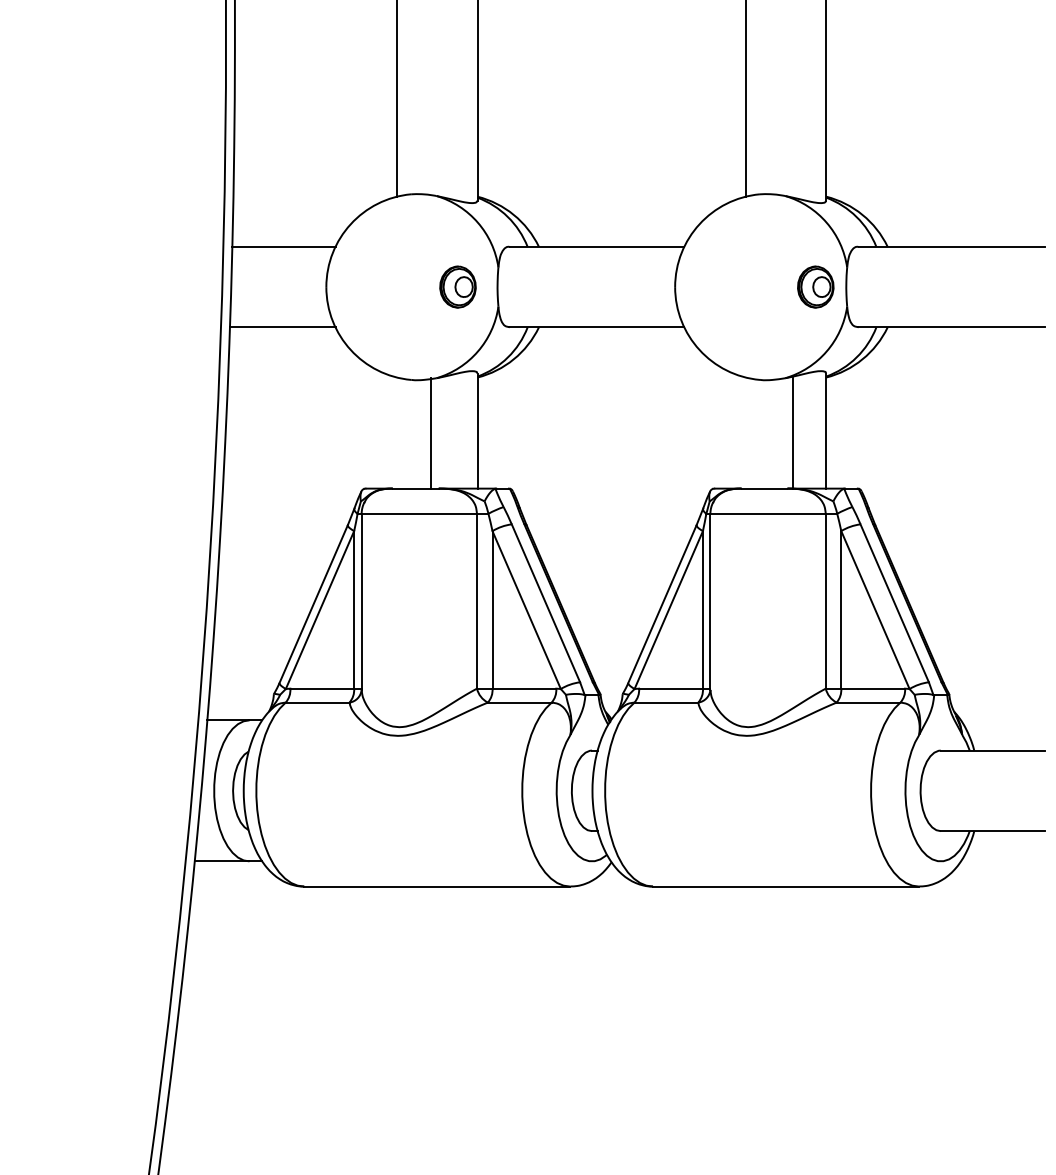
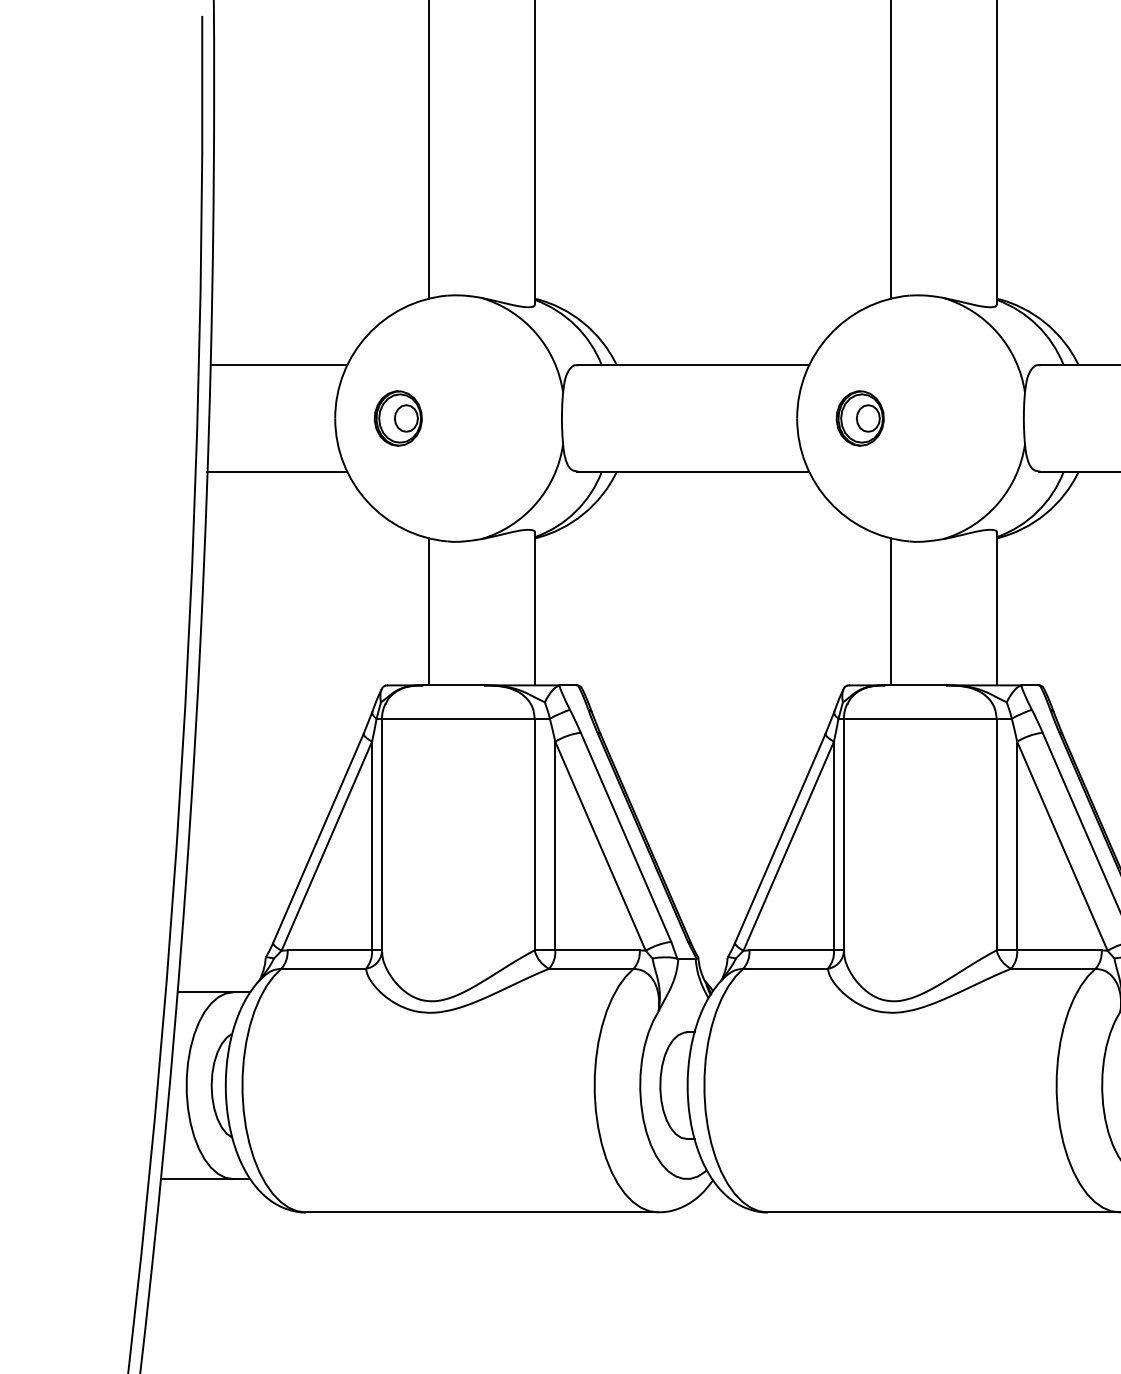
part: (457, 286) -> (397, 417), moved
part: (815, 286) -> (859, 417), moved
line: (430, 432) -> (428, 611), moved
line: (792, 432) -> (890, 611), moved

